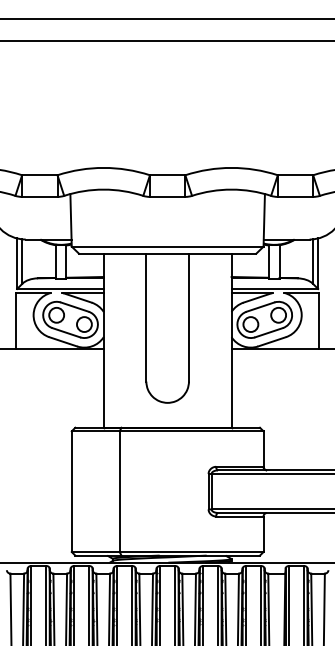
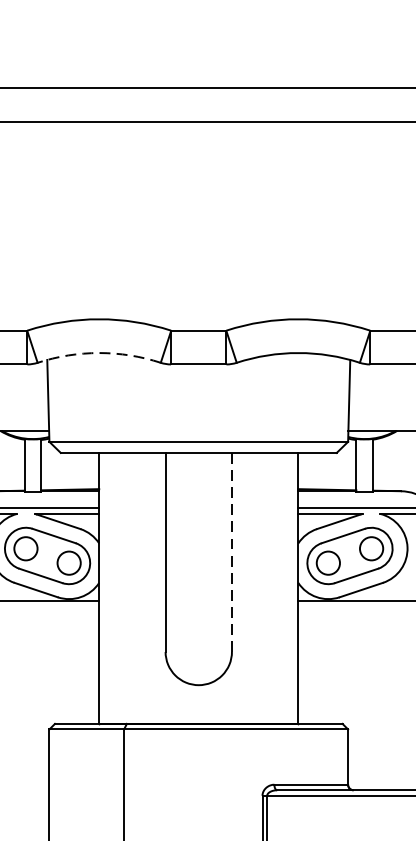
arc: (103, 189) -> (98, 352), solid -> dashed
line: (188, 317) -> (231, 552), solid -> dashed

